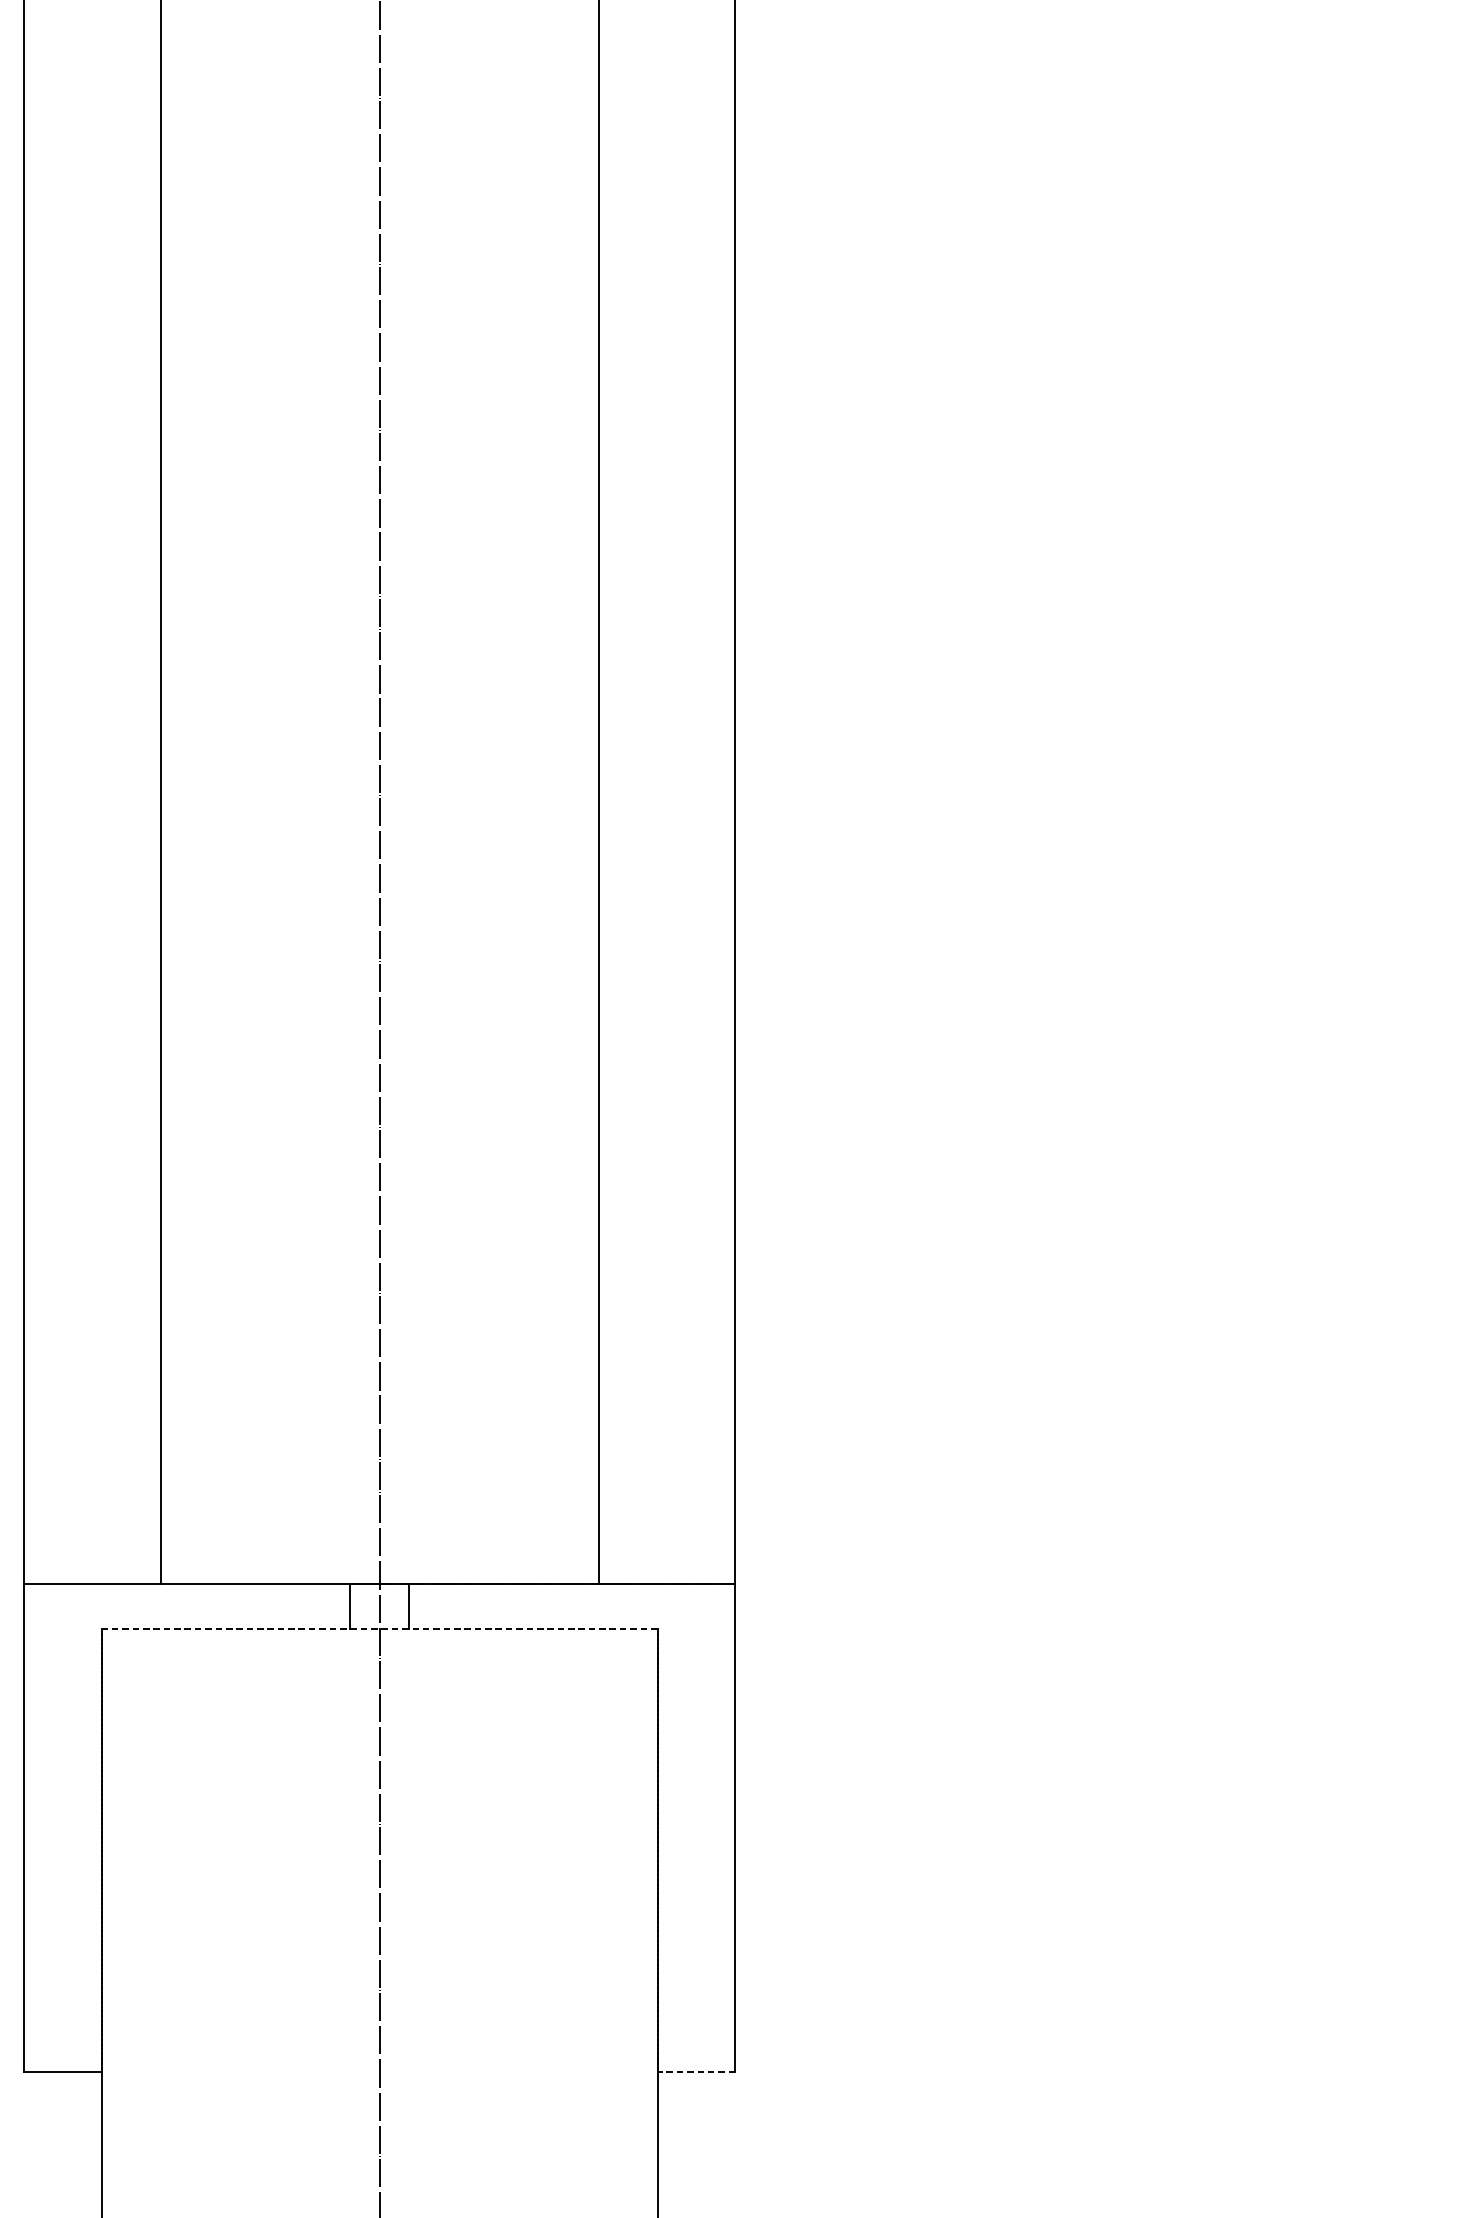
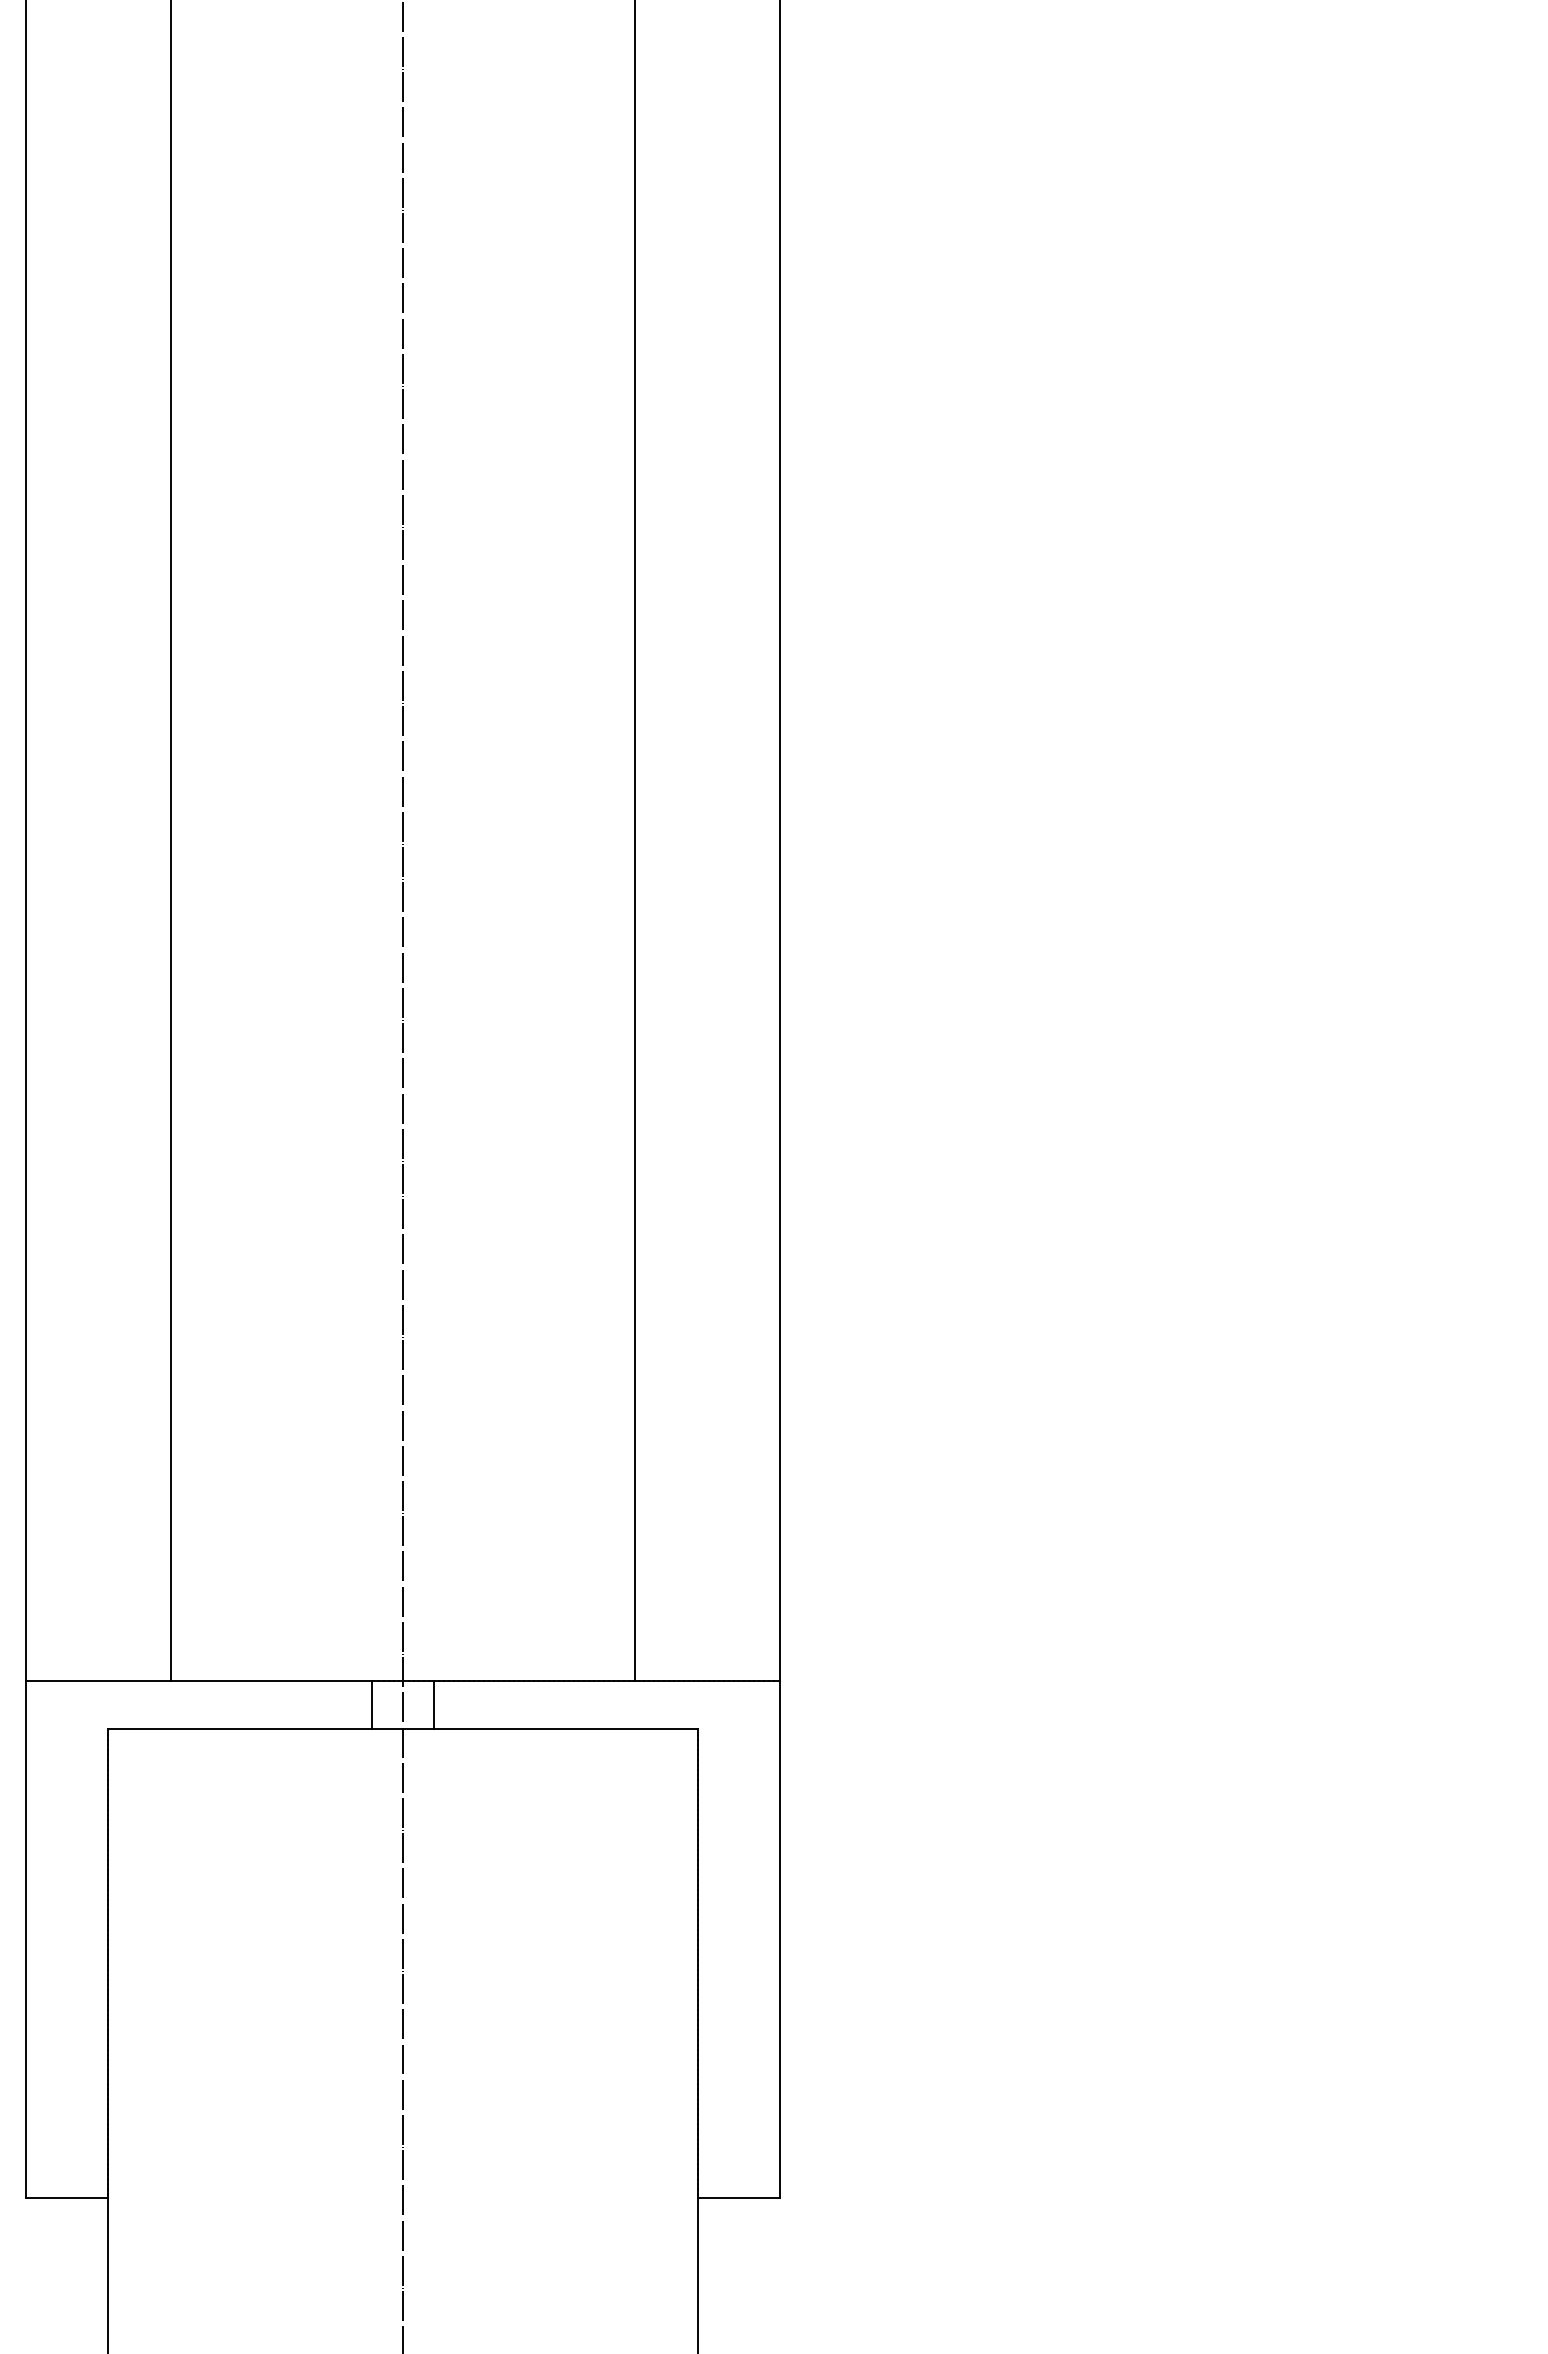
line: (379, 1628) -> (402, 1728), dashed -> solid
line: (696, 2071) -> (738, 2198), dashed -> solid

